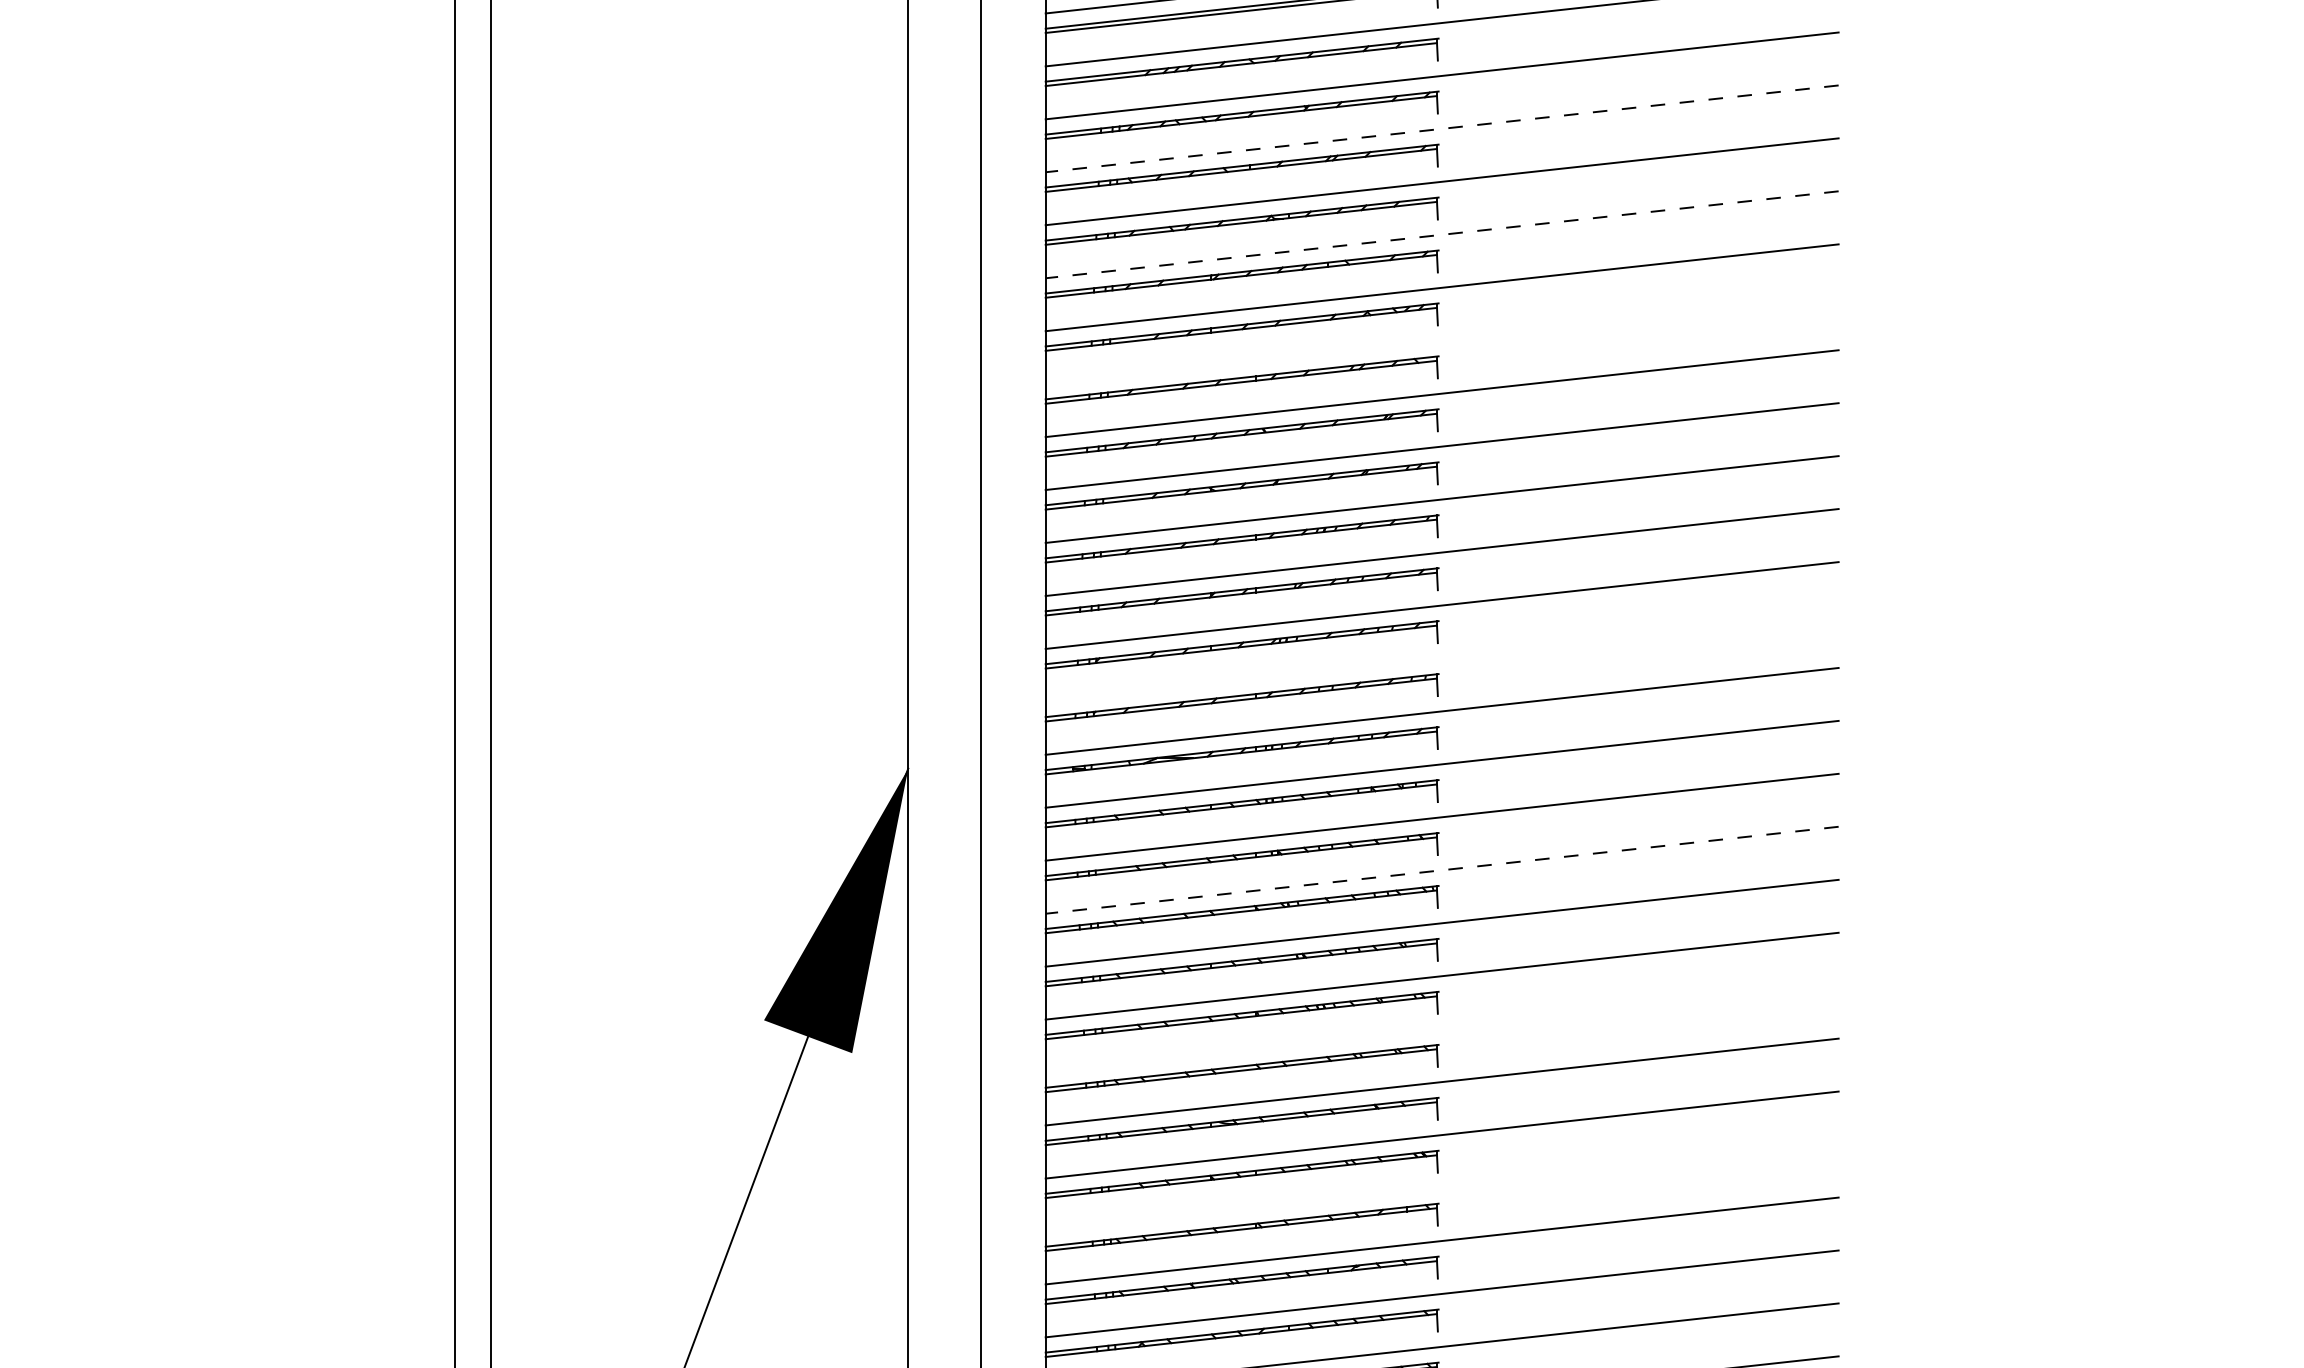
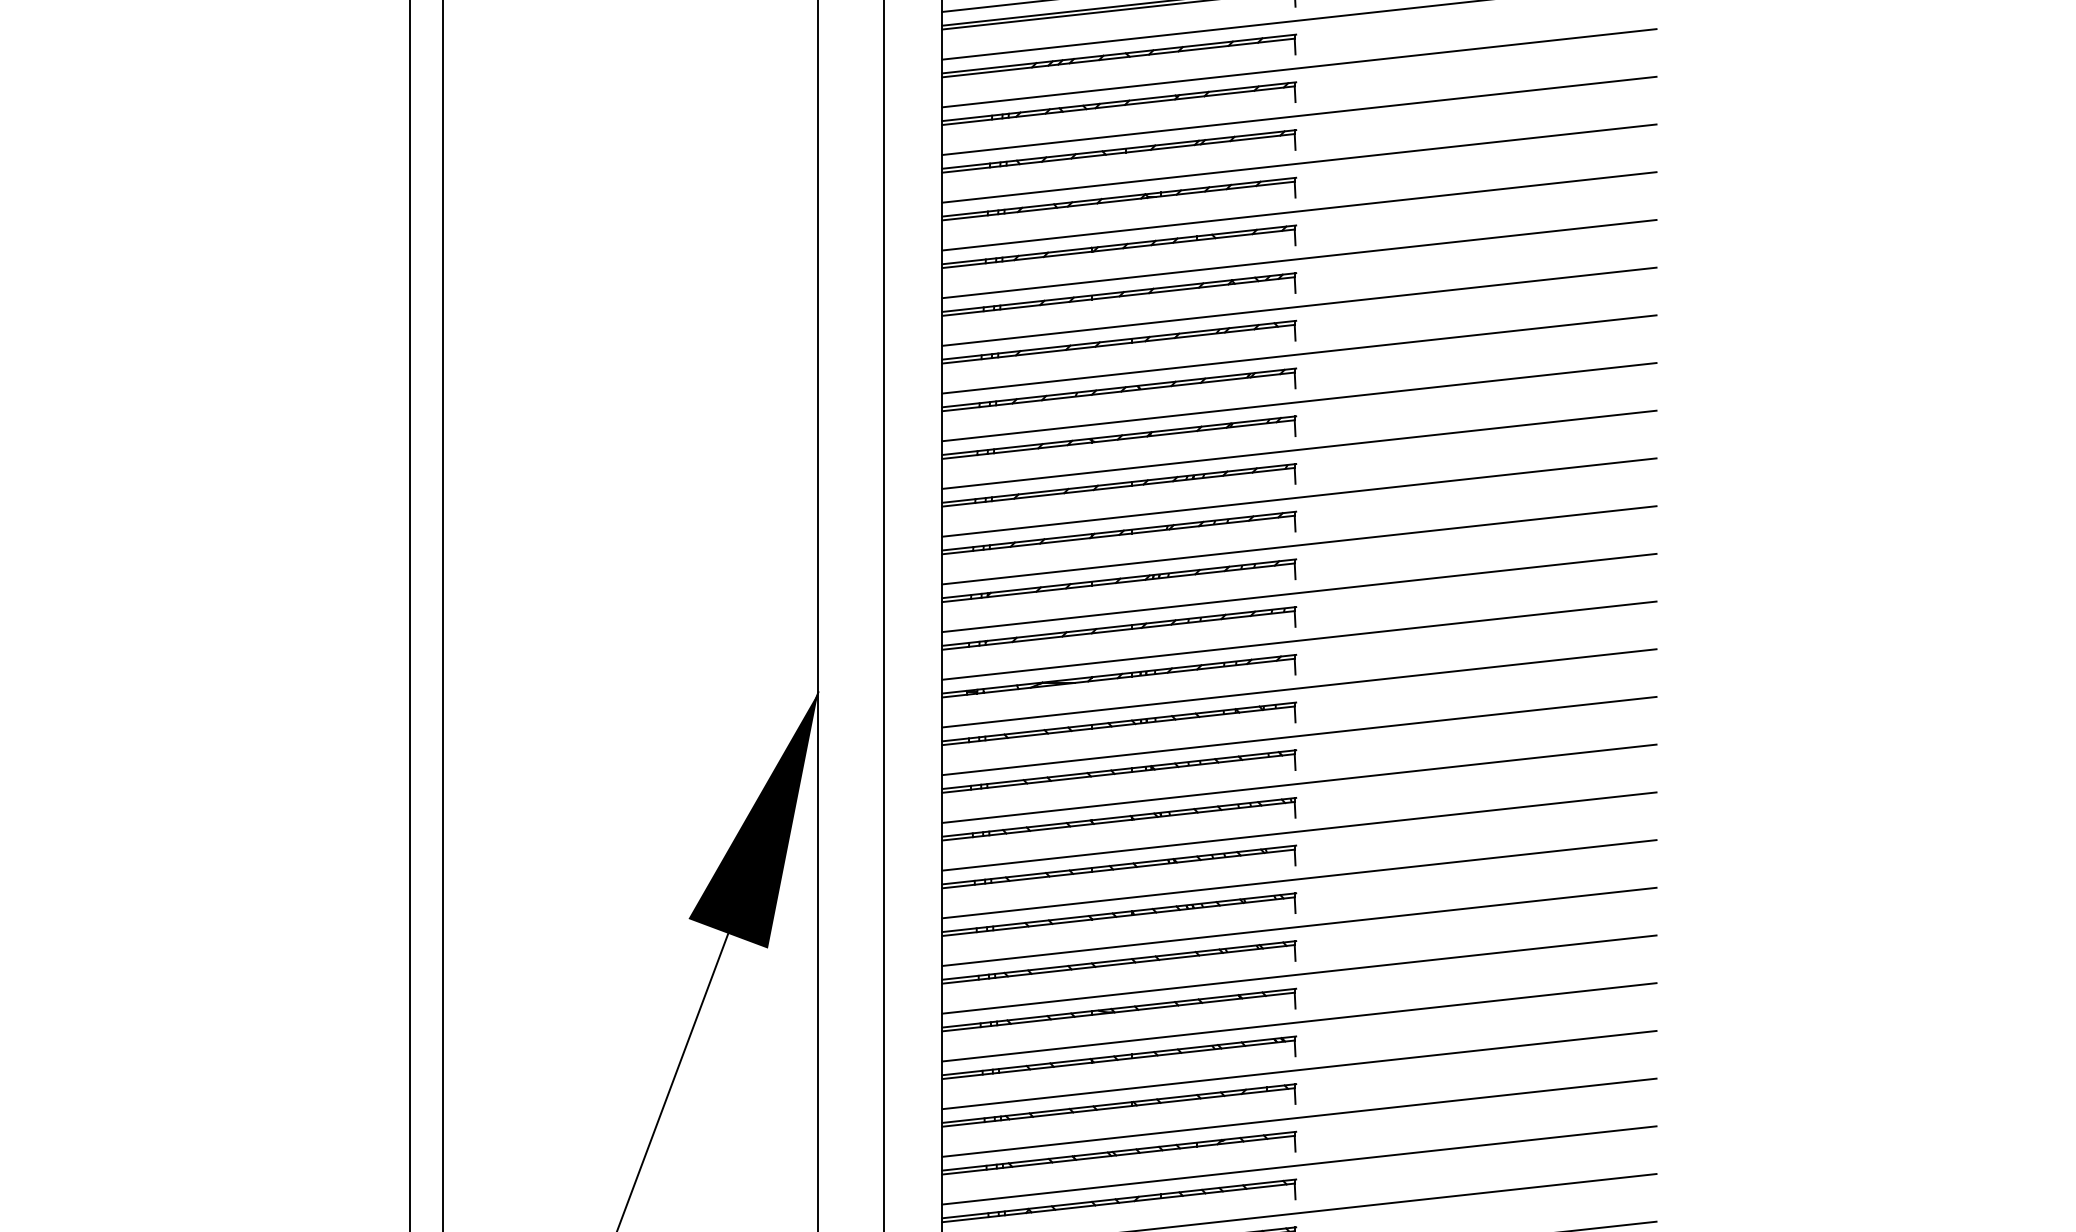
line: (1441, 128) -> (1298, 115), dashed -> solid
line: (1441, 234) -> (1298, 211), dashed -> solid
line: (1442, 340) -> (1299, 306), added
line: (1442, 657) -> (1299, 592), added
line: (1441, 869) -> (1298, 783), dashed -> solid
line: (1442, 1028) -> (1299, 926), added
line: (1442, 1187) -> (1299, 1069), added

